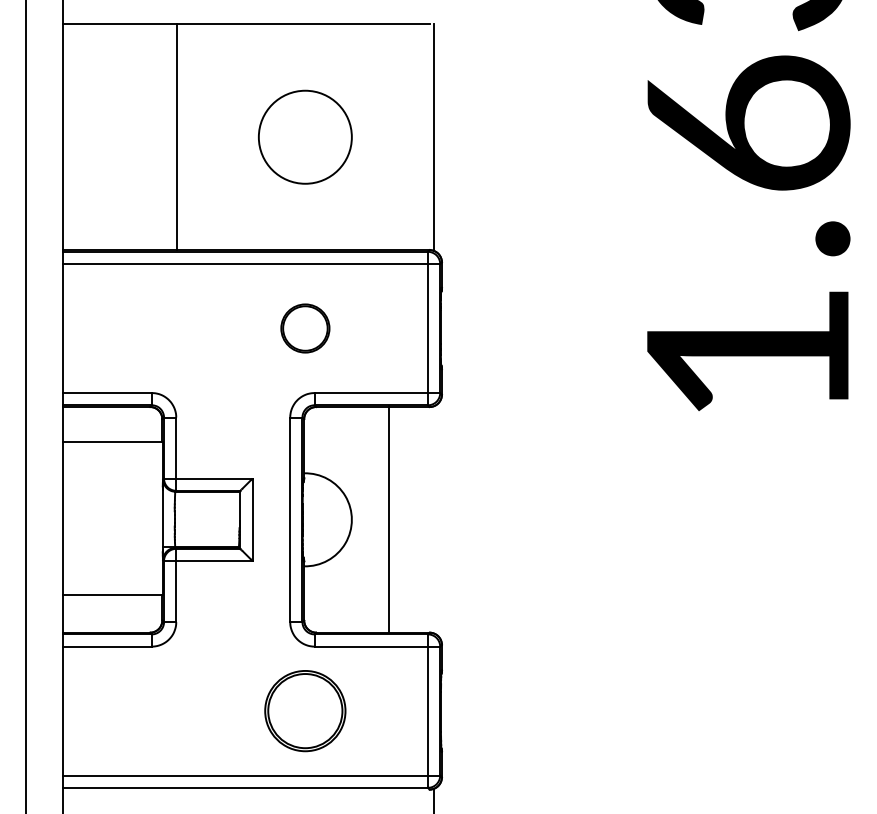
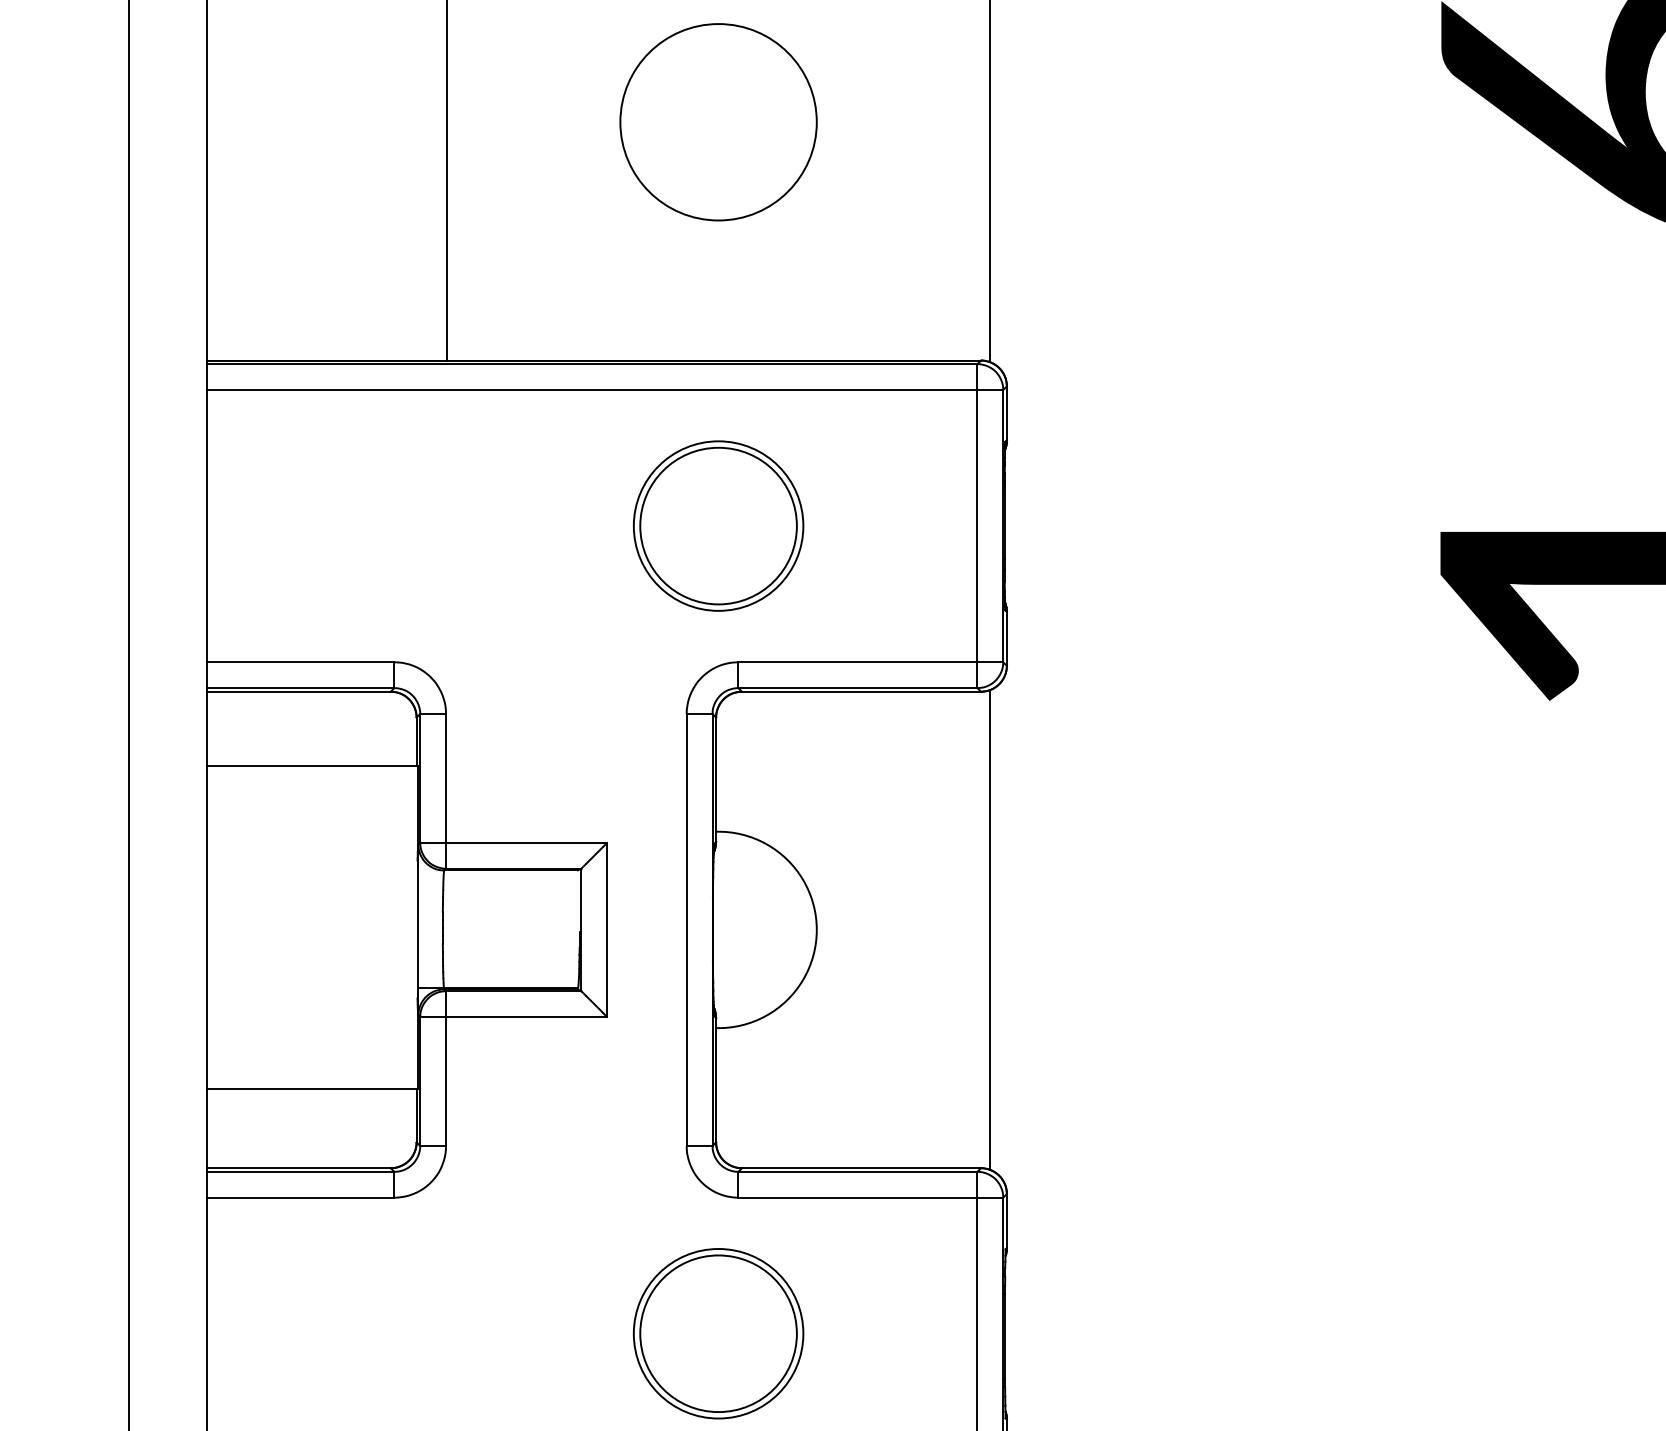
part: (305, 328) -> (718, 525), size x1.67
line: (388, 519) -> (989, 929), moved

